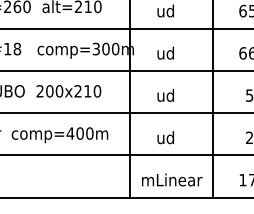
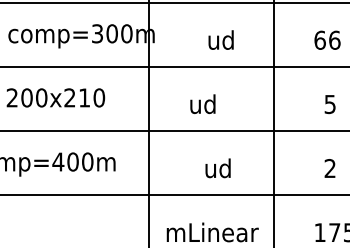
text: (165, 52) -> (220, 38), moved
text: (165, 137) -> (217, 167), moved

